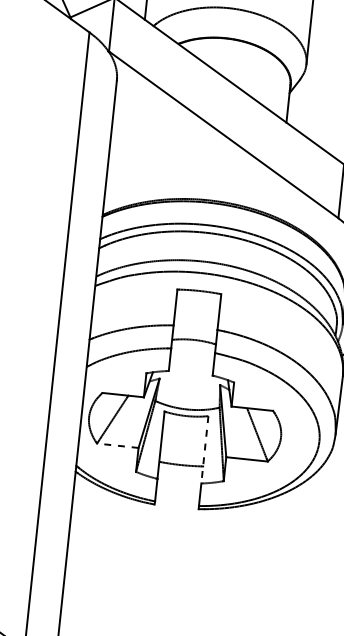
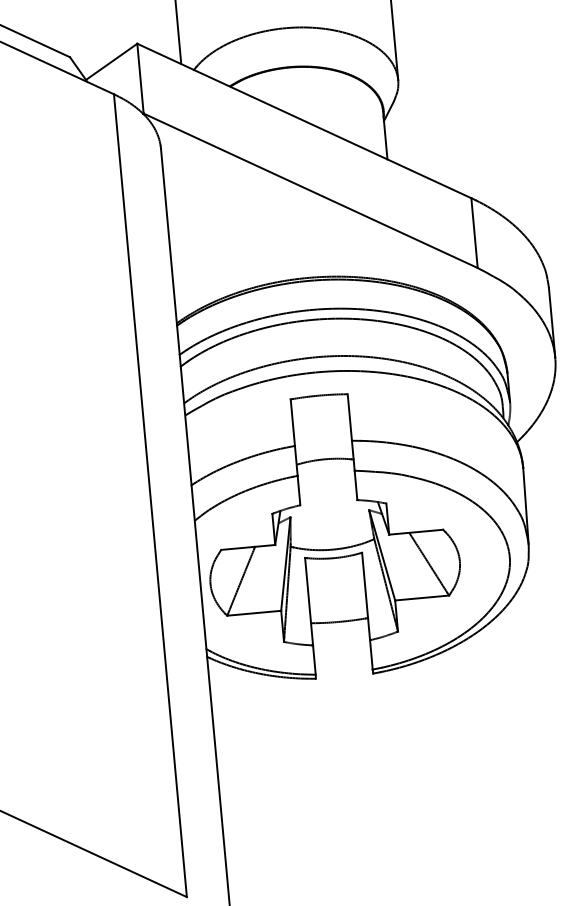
line: (117, 445) -> (253, 613), dashed -> solid
line: (205, 449) -> (366, 596), dashed -> solid

